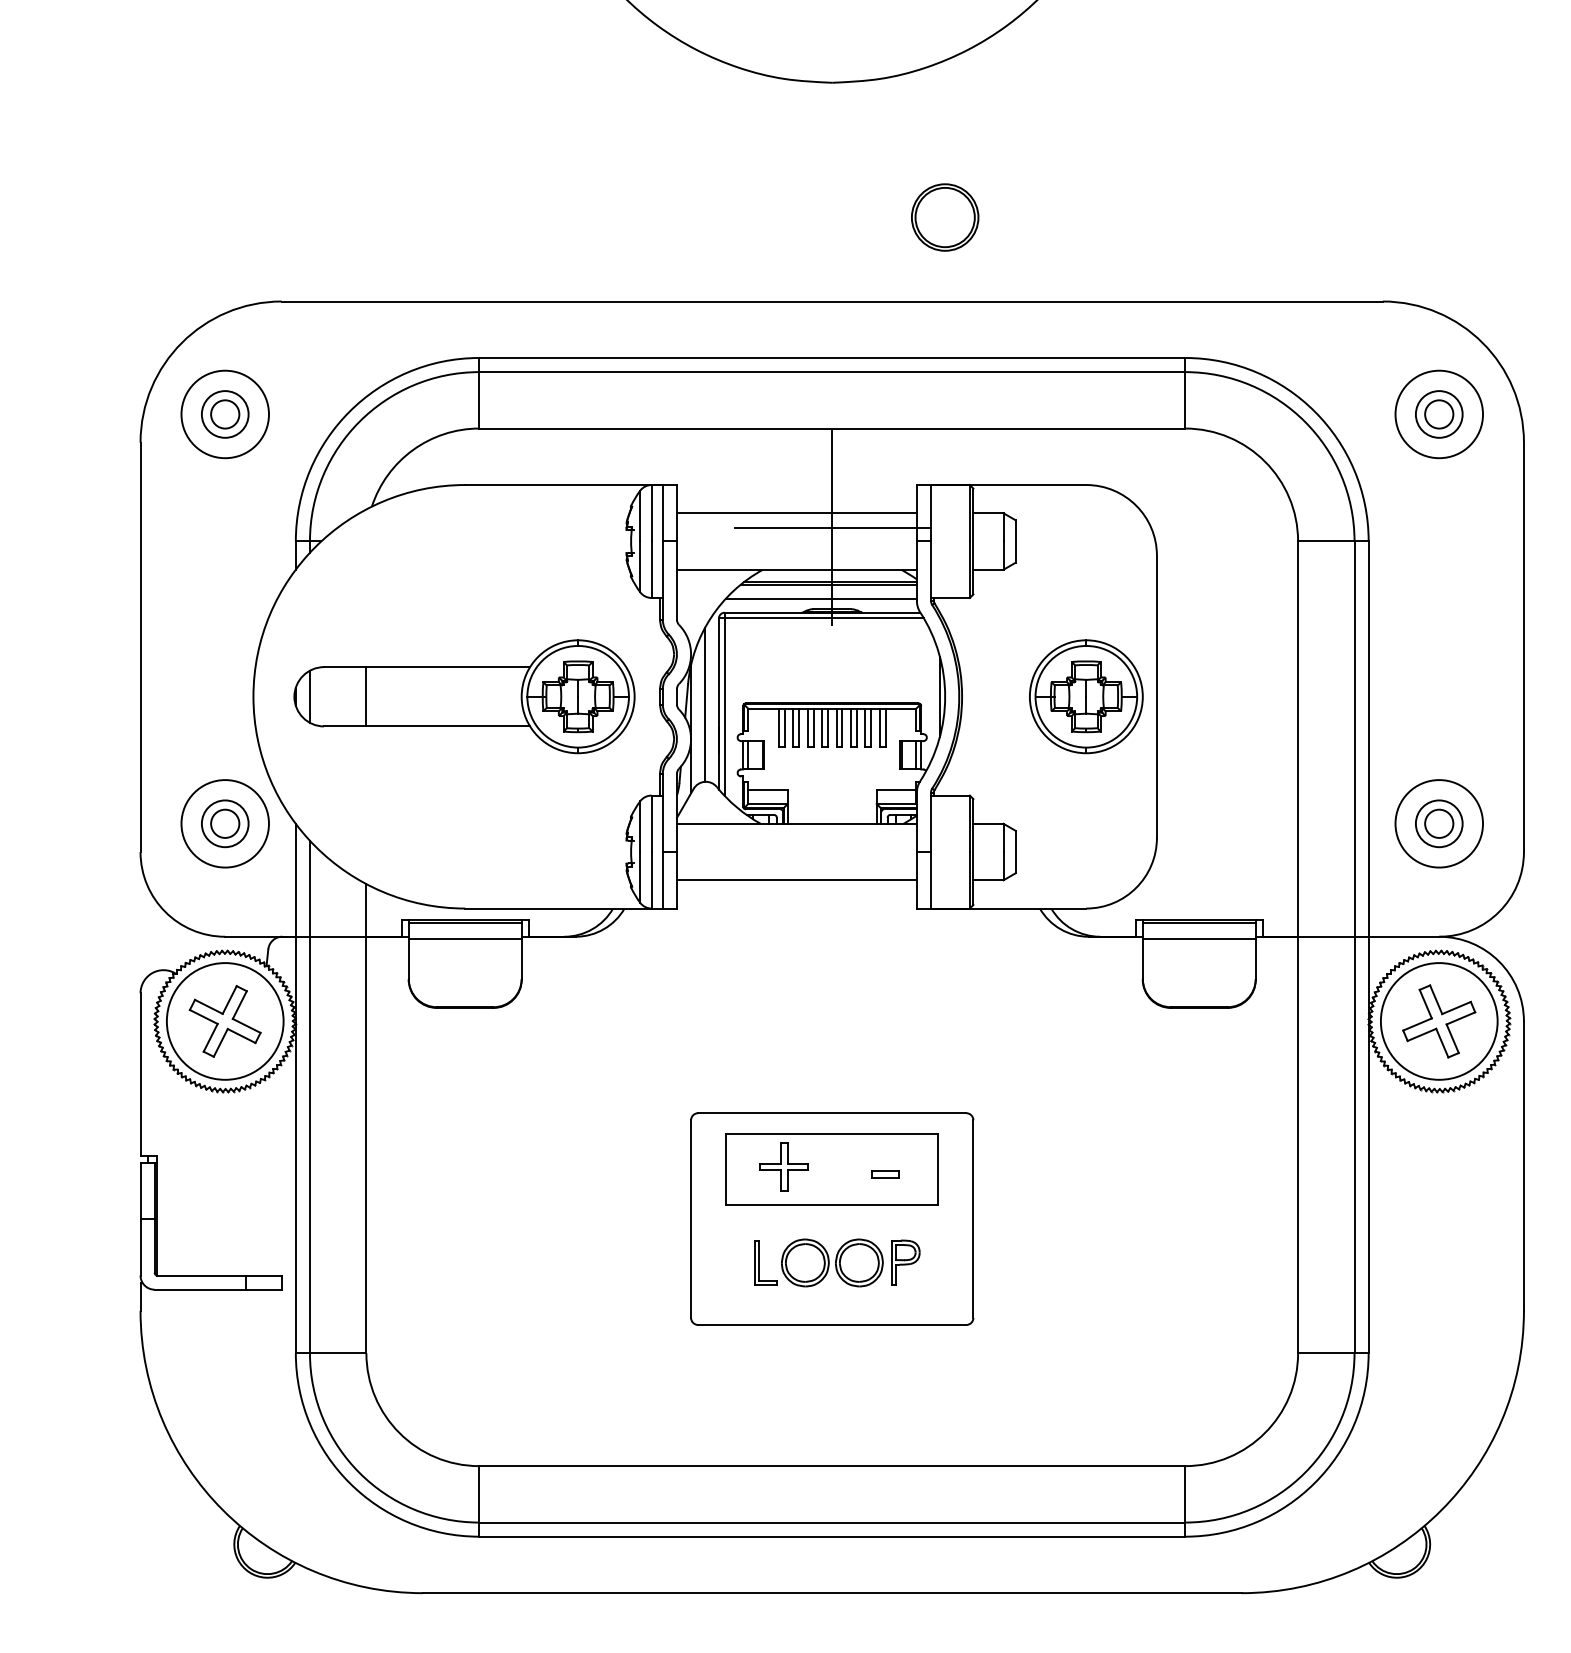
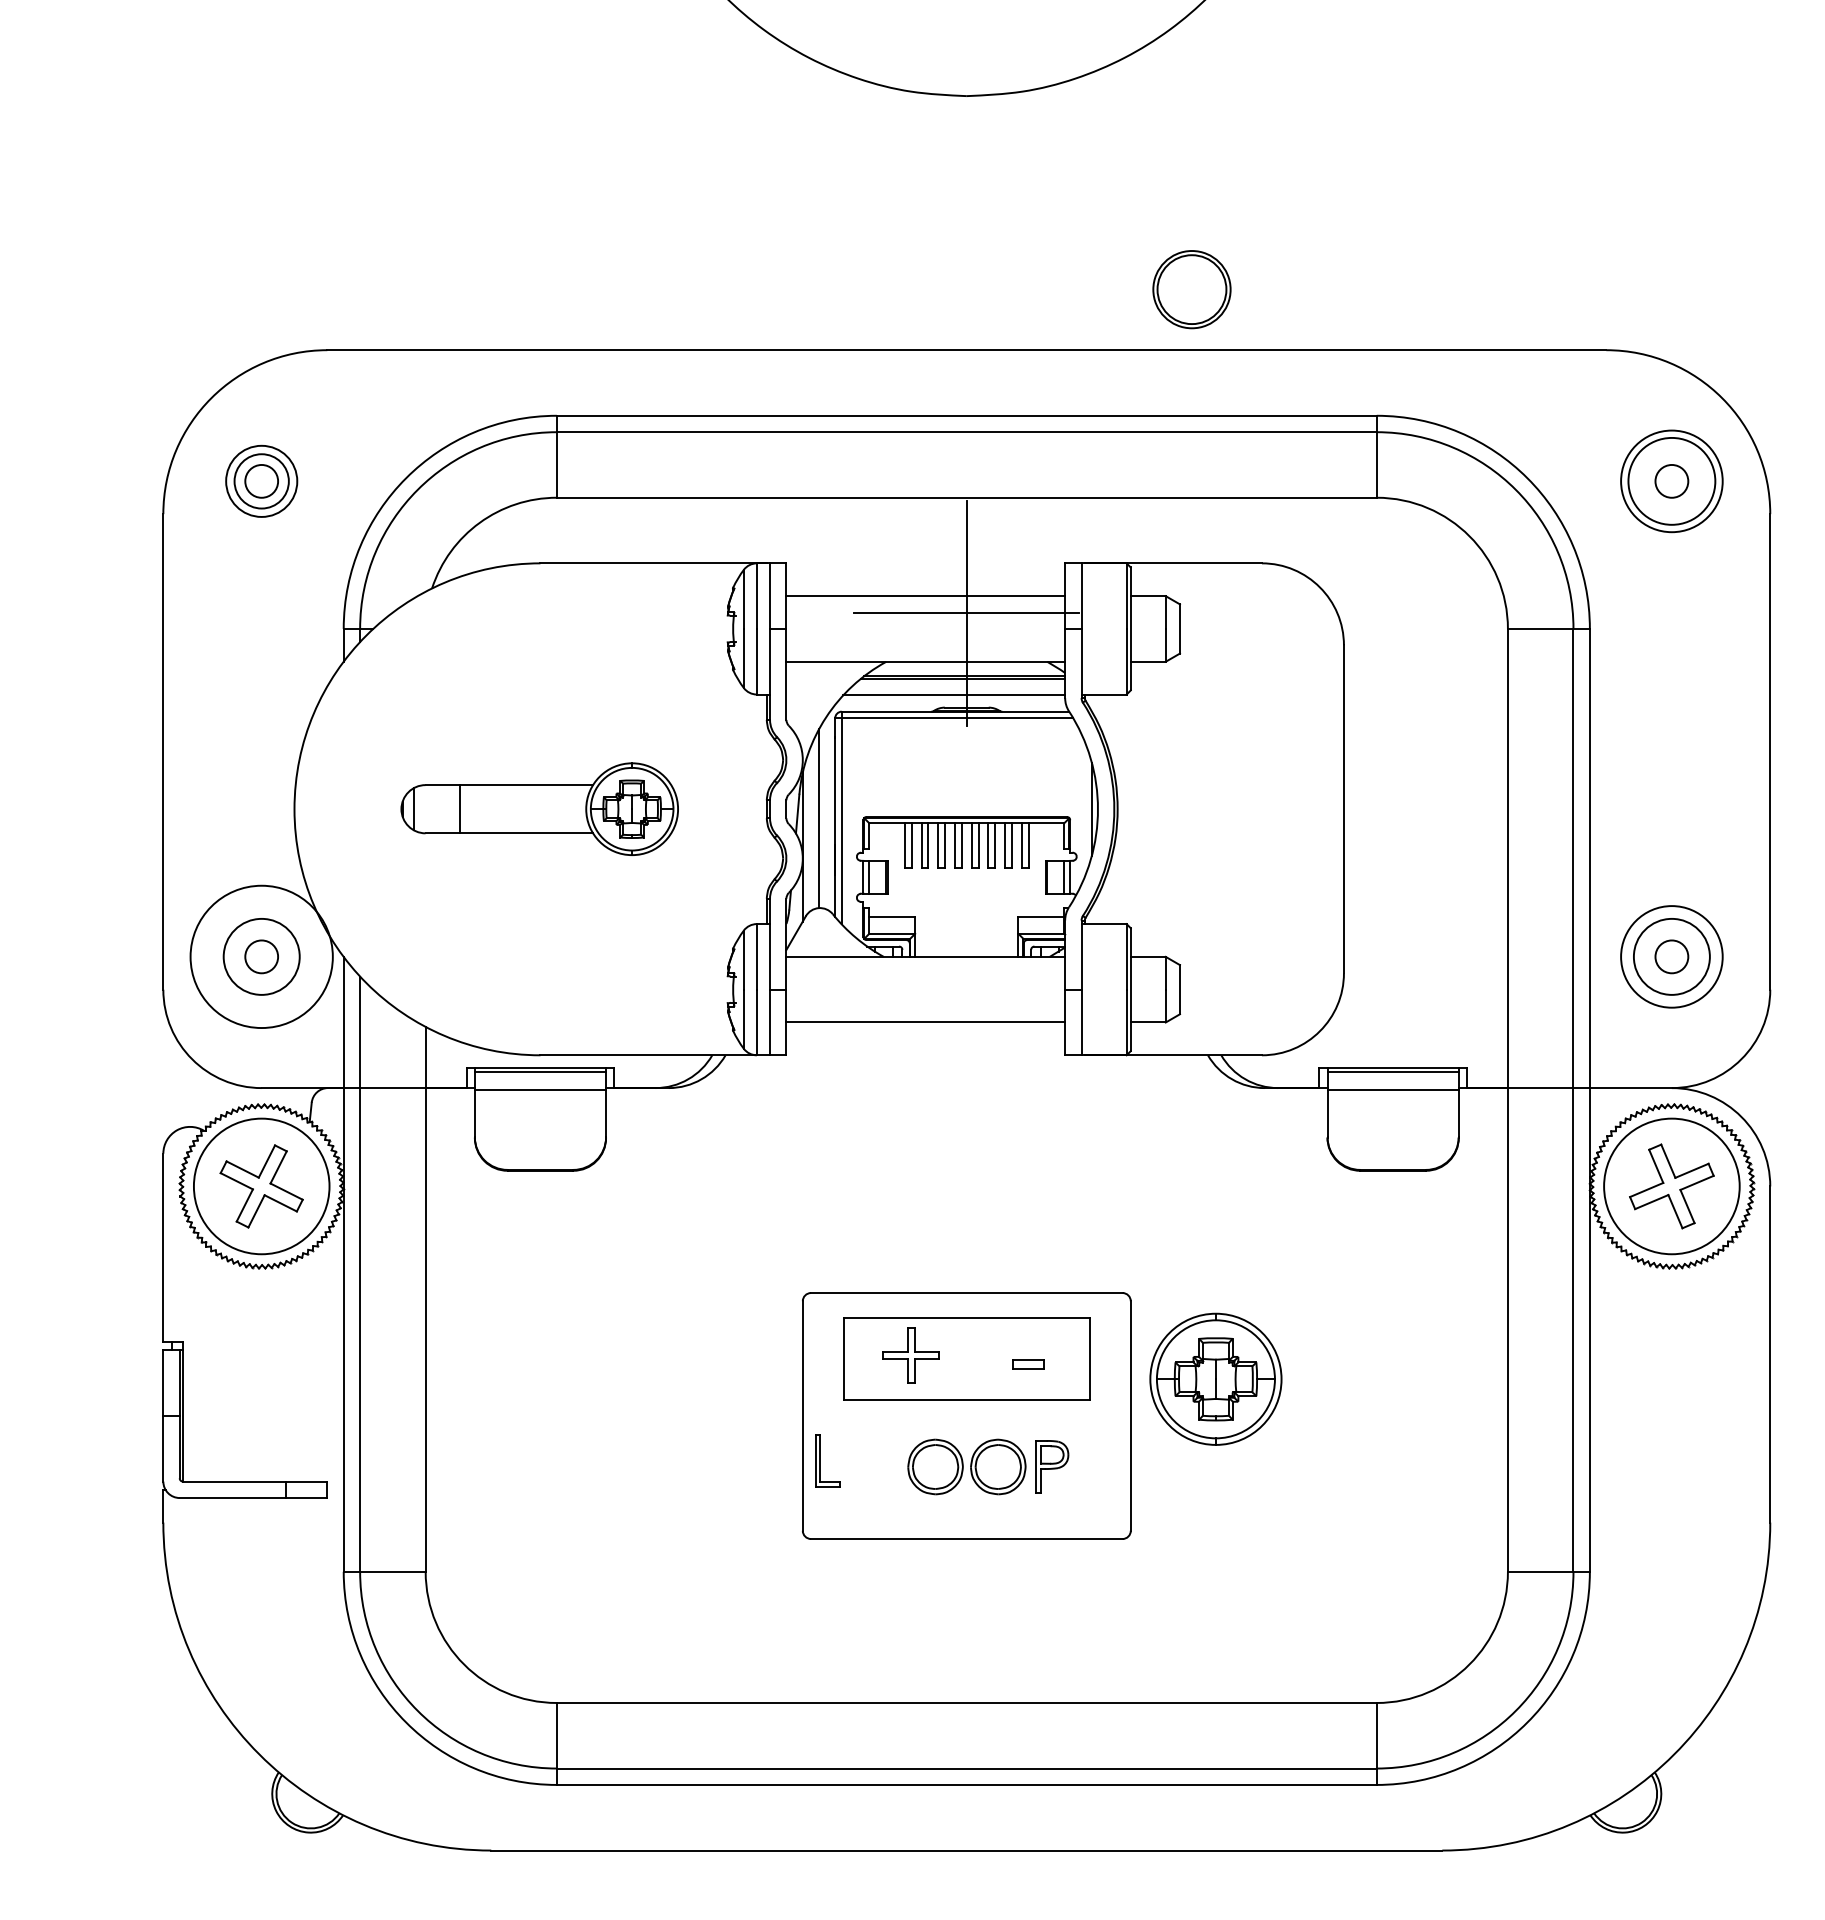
part: (944, 217) -> (1191, 289), moved
circle: (225, 414) -> (261, 481), size x0.7
circle: (1438, 414) -> (1671, 481), size x1.6
part: (464, 696) -> (539, 808), size x0.7
part: (1085, 696) -> (1215, 1378), moved
circle: (225, 823) -> (261, 956), size x1.4
circle: (225, 823) -> (261, 956), size x1.4
circle: (1438, 823) -> (1671, 956), size x1.4
part: (759, 1262) -> (820, 1460), moved

